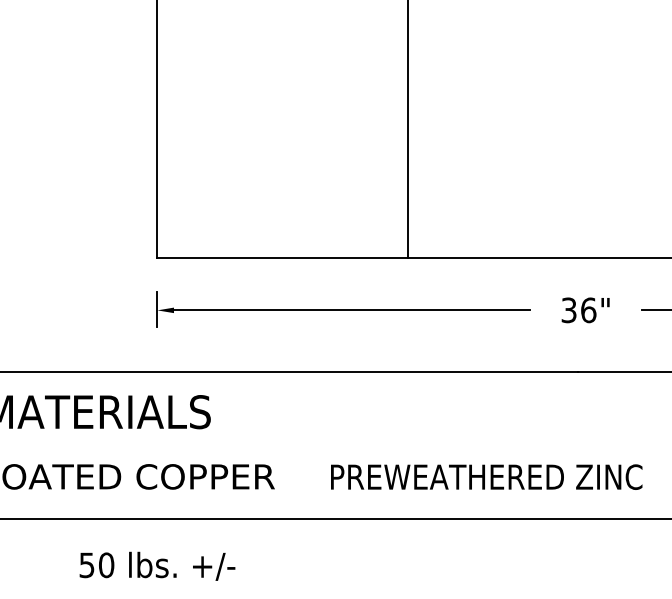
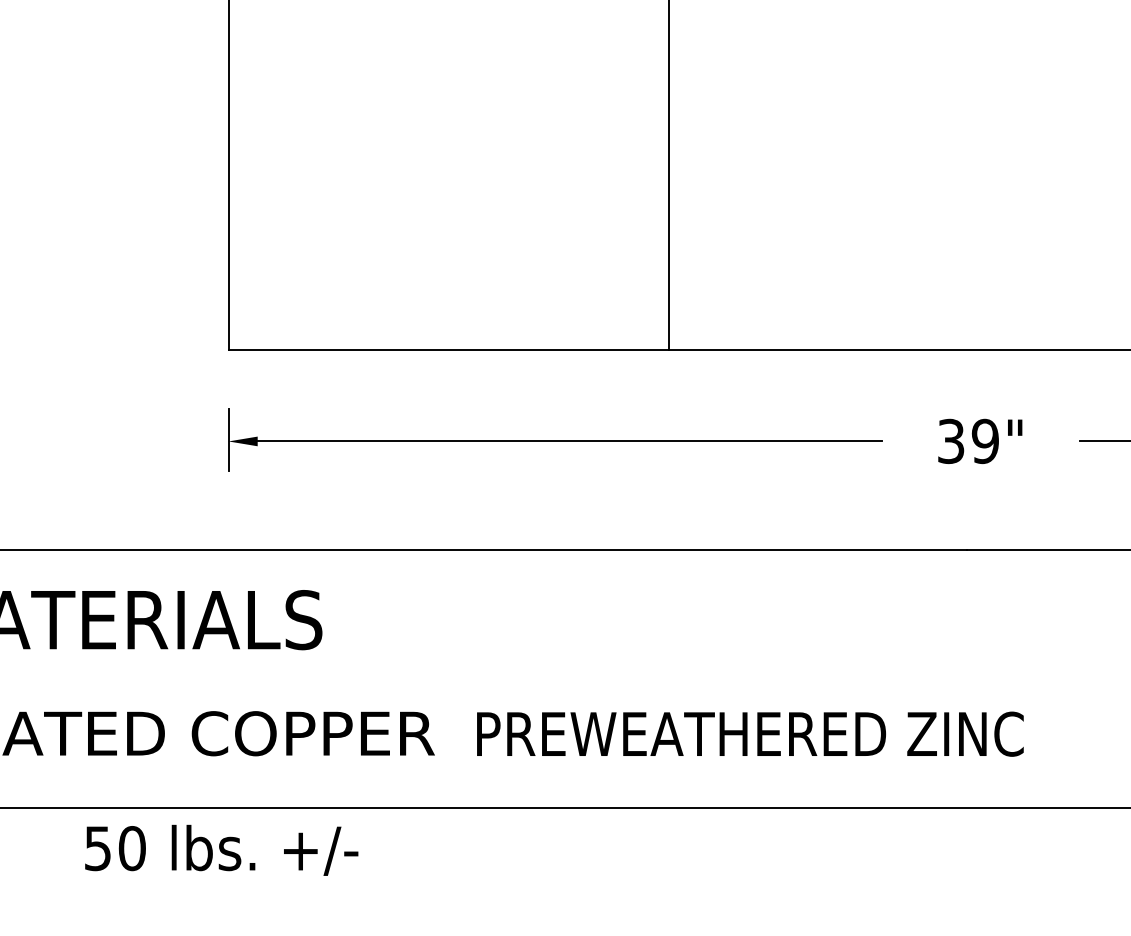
text: (588, 310) -> (985, 441), 36" -> 39"
text: (486, 476) -> (750, 733), moved
text: (157, 565) -> (221, 848), moved

